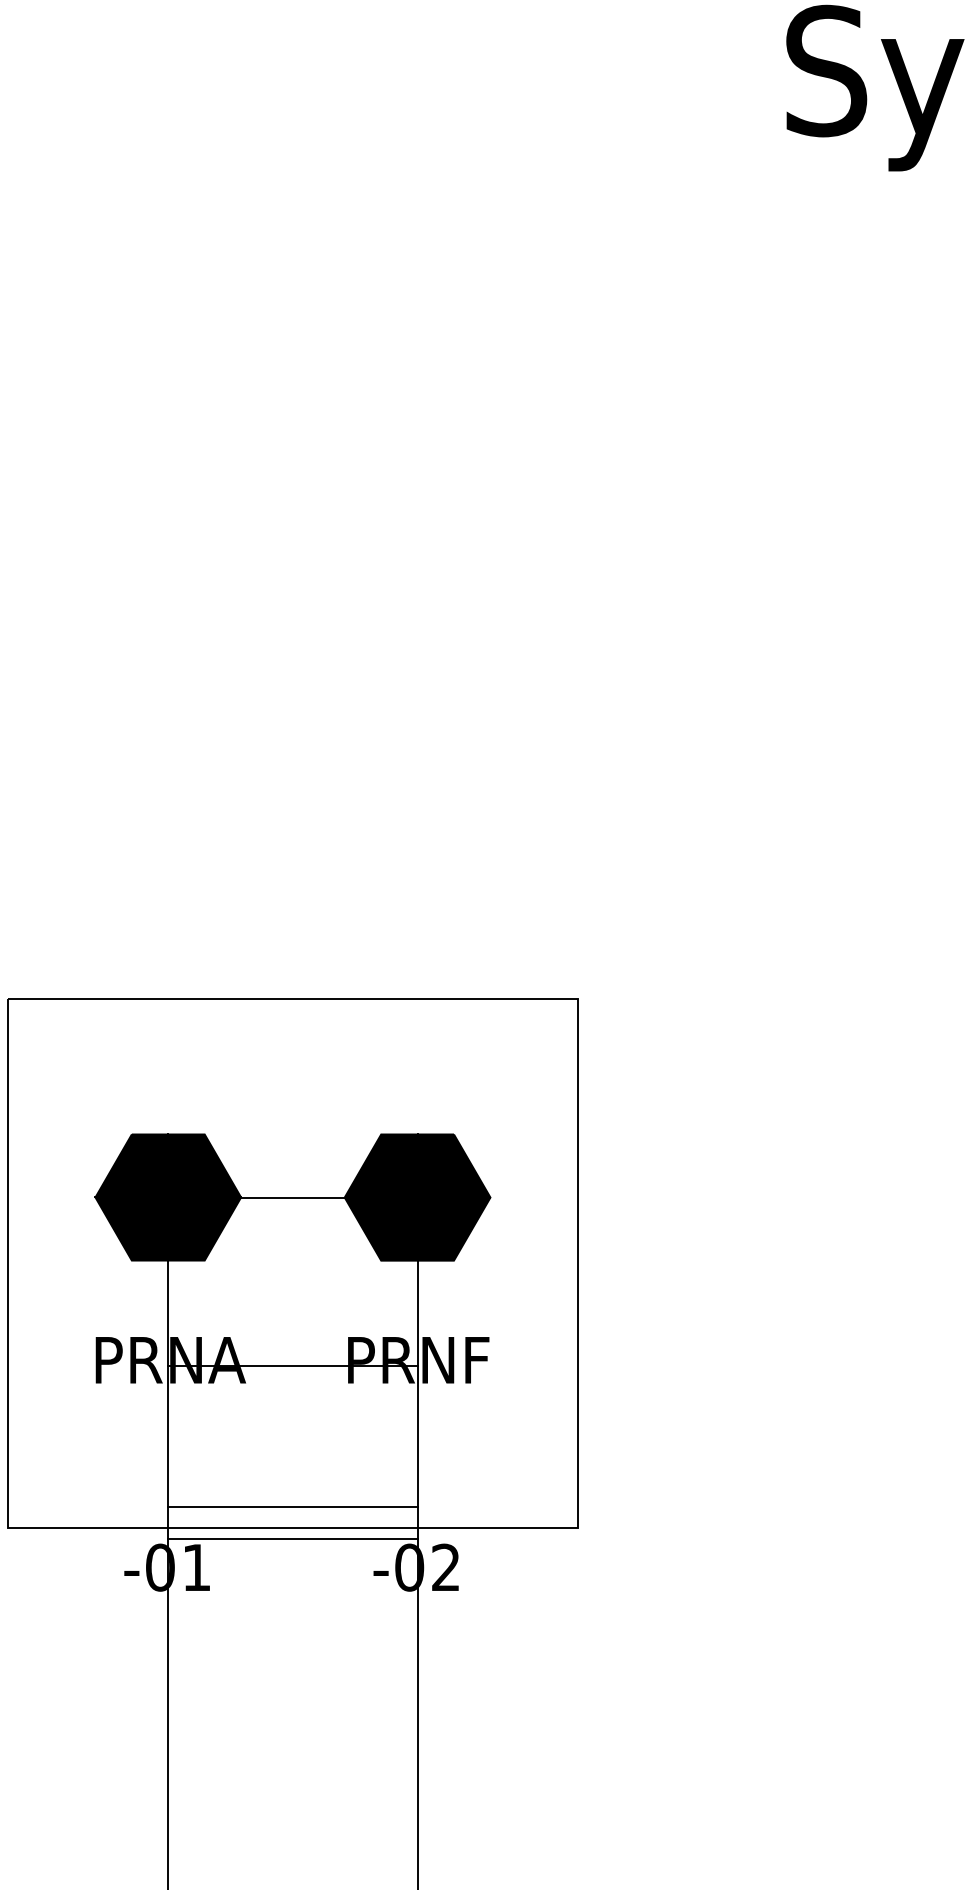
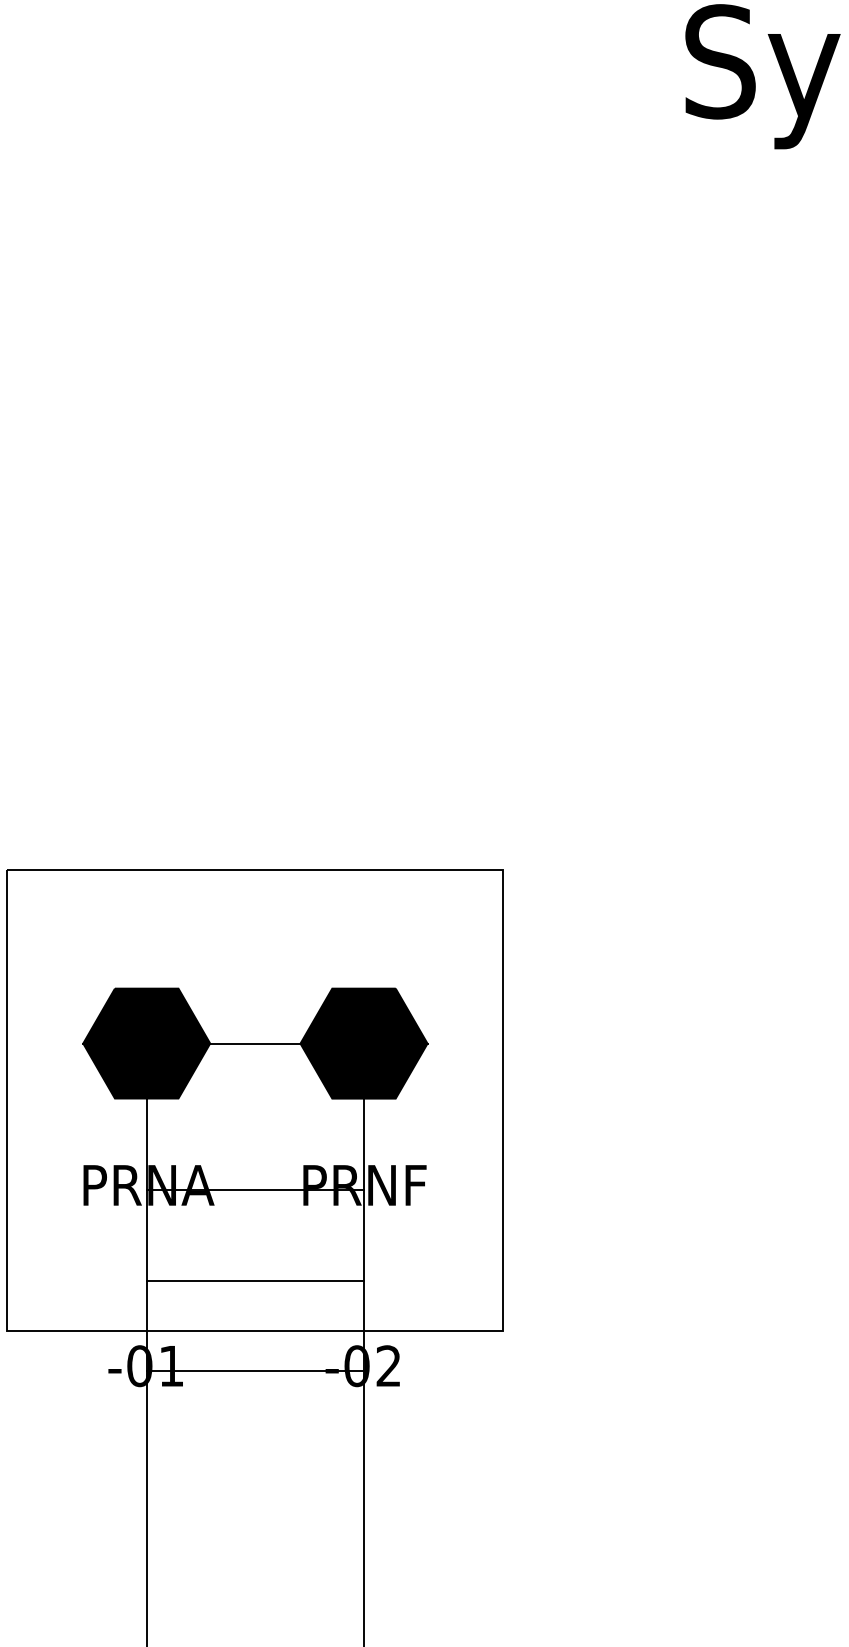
line: (293, 1506) -> (255, 1280), moved
line: (293, 1539) -> (255, 1371), moved

